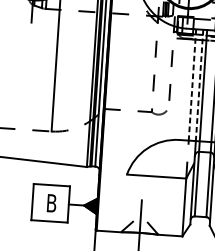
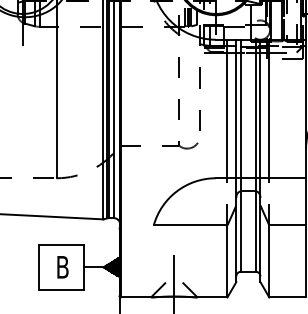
line: (192, 85) -> (227, 109), dashed -> solid
line: (199, 85) -> (236, 109), dashed -> solid

